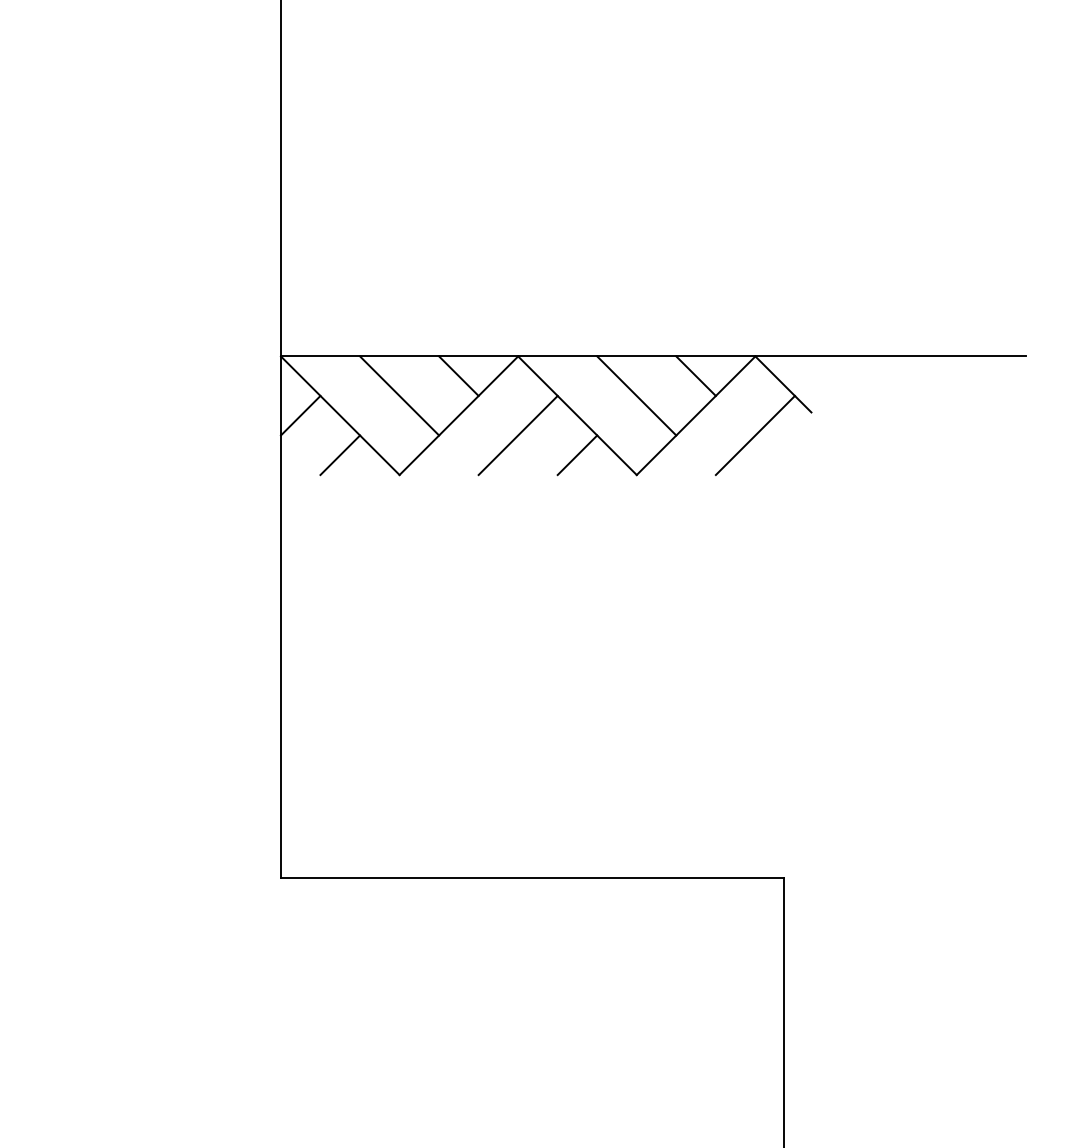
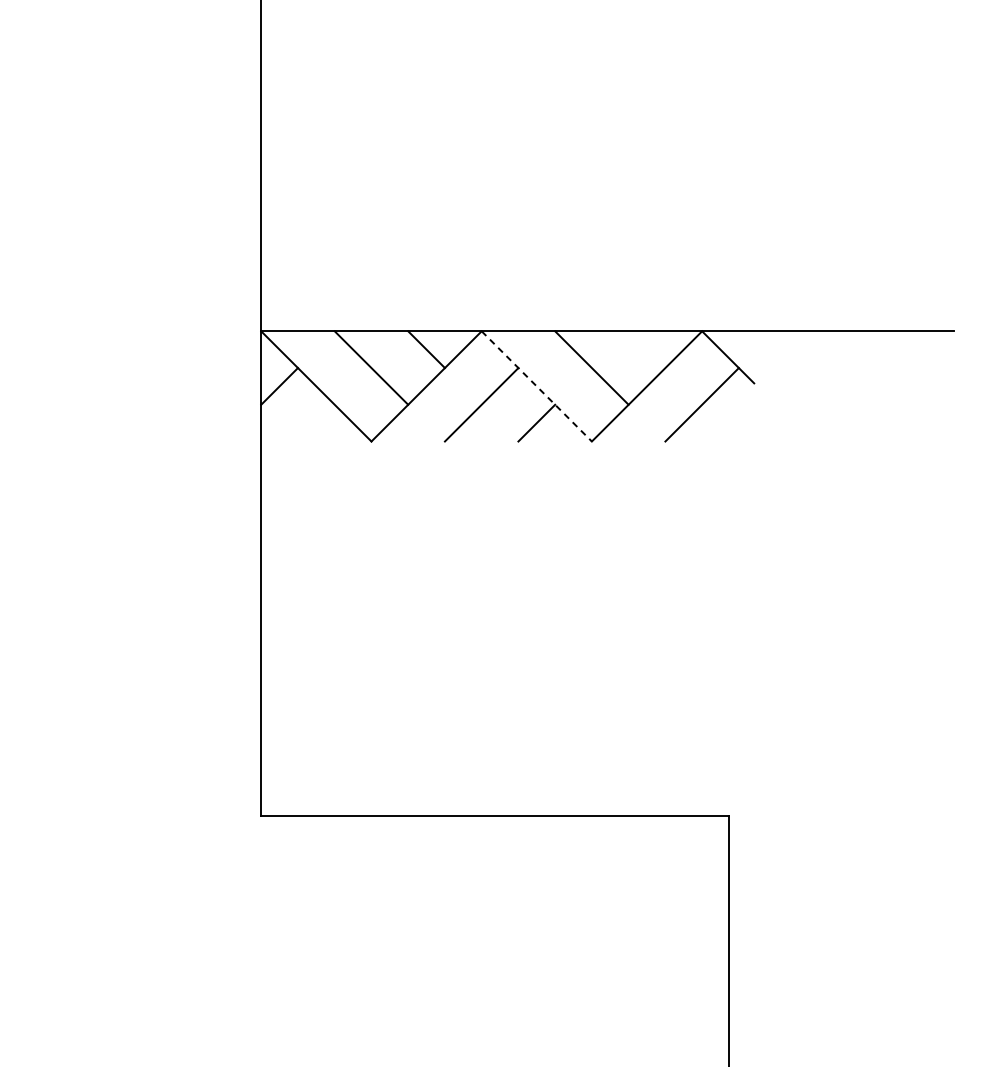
line: (695, 375) -> (646, 349), removed
line: (577, 415) -> (536, 386), solid -> dashed
line: (340, 455) -> (316, 423), removed

